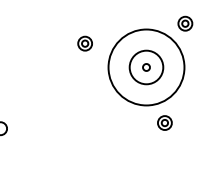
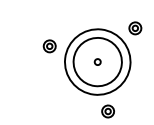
part: (84, 43) -> (49, 46), moved
circle: (146, 67) -> (97, 62), size x1.67

